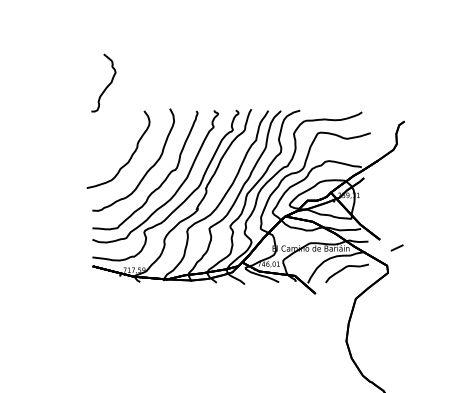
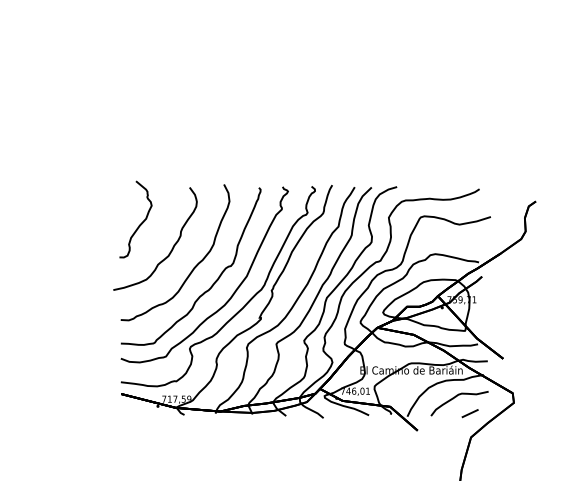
curve: (107, 85) -> (140, 222), moved
line: (396, 247) -> (469, 412), moved

